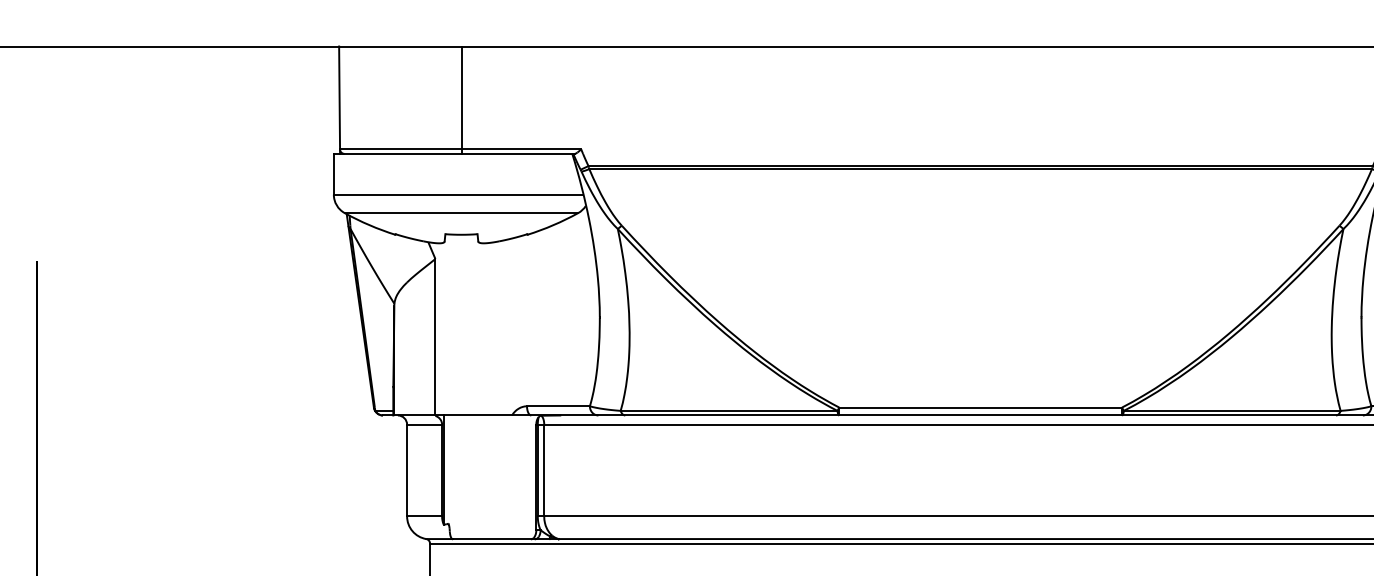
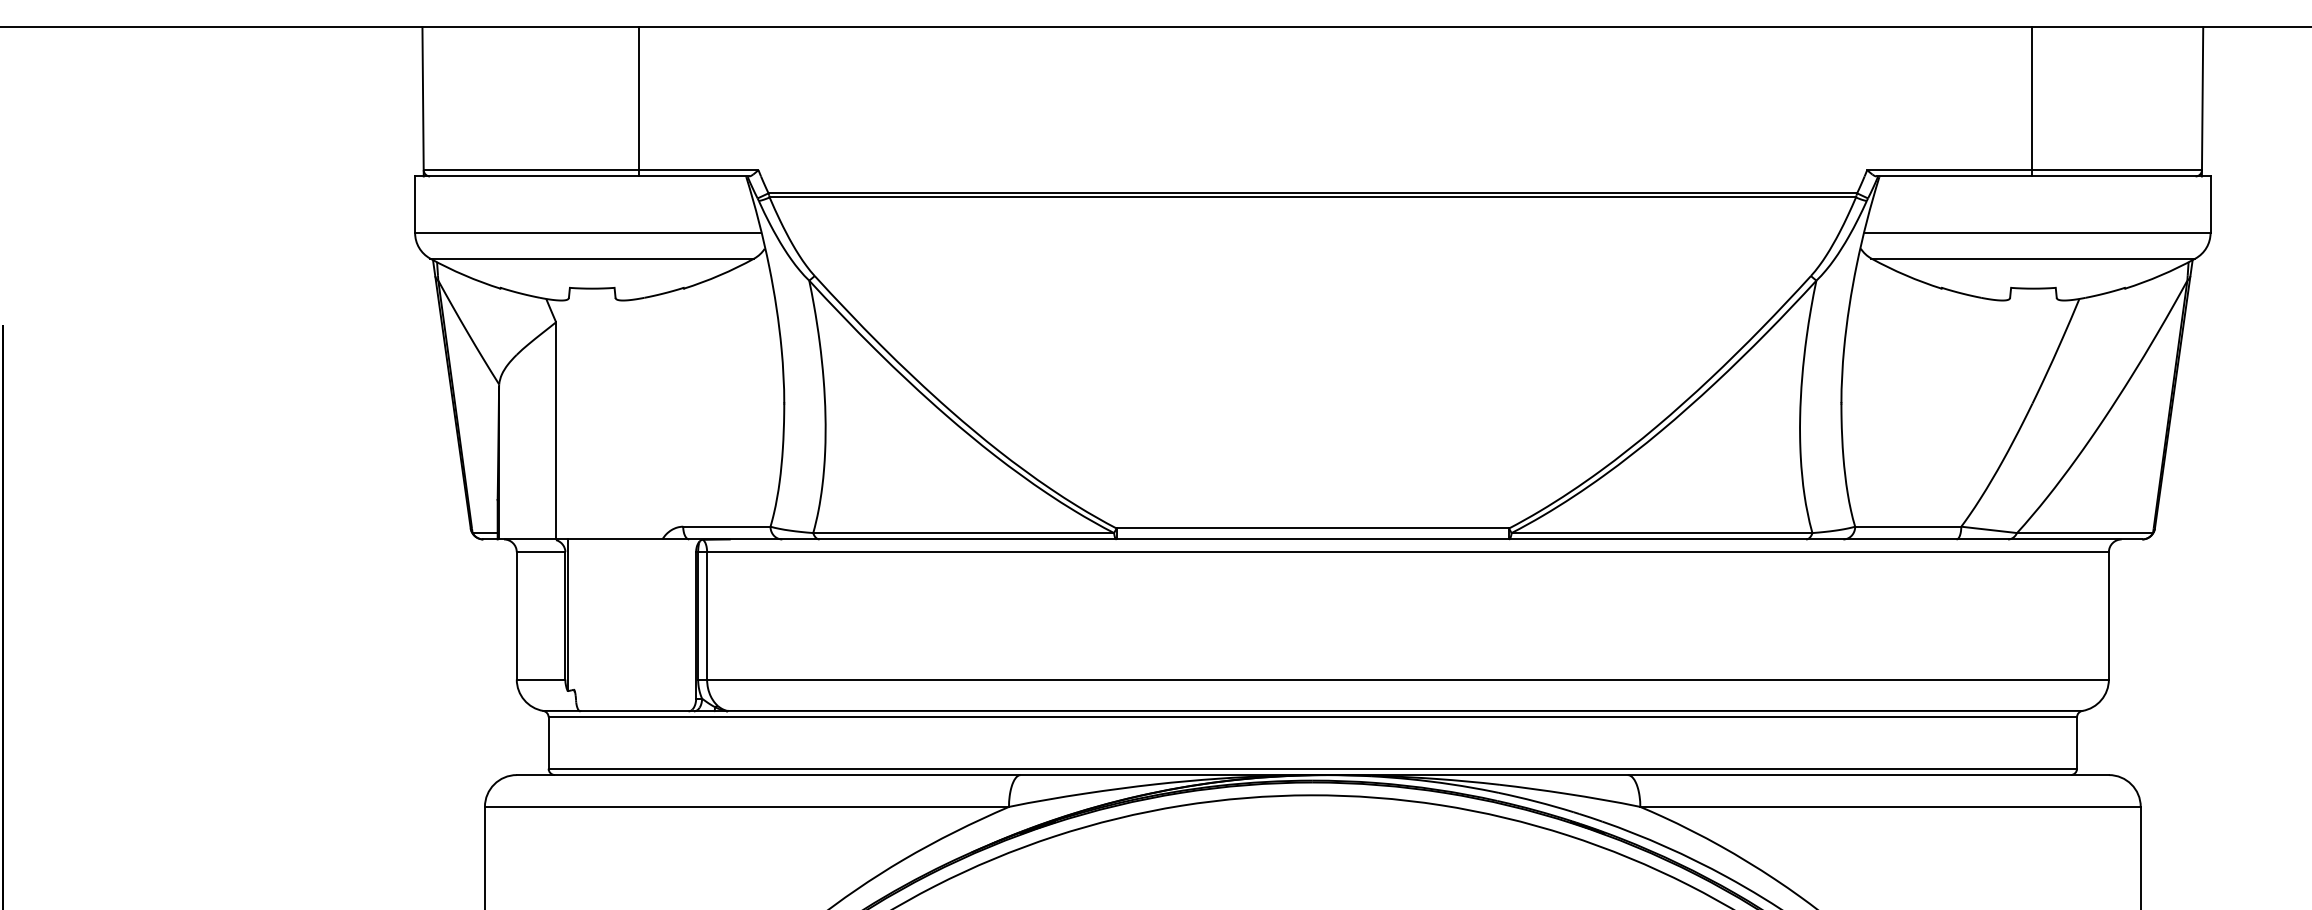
line: (462, 99) -> (639, 101), moved

